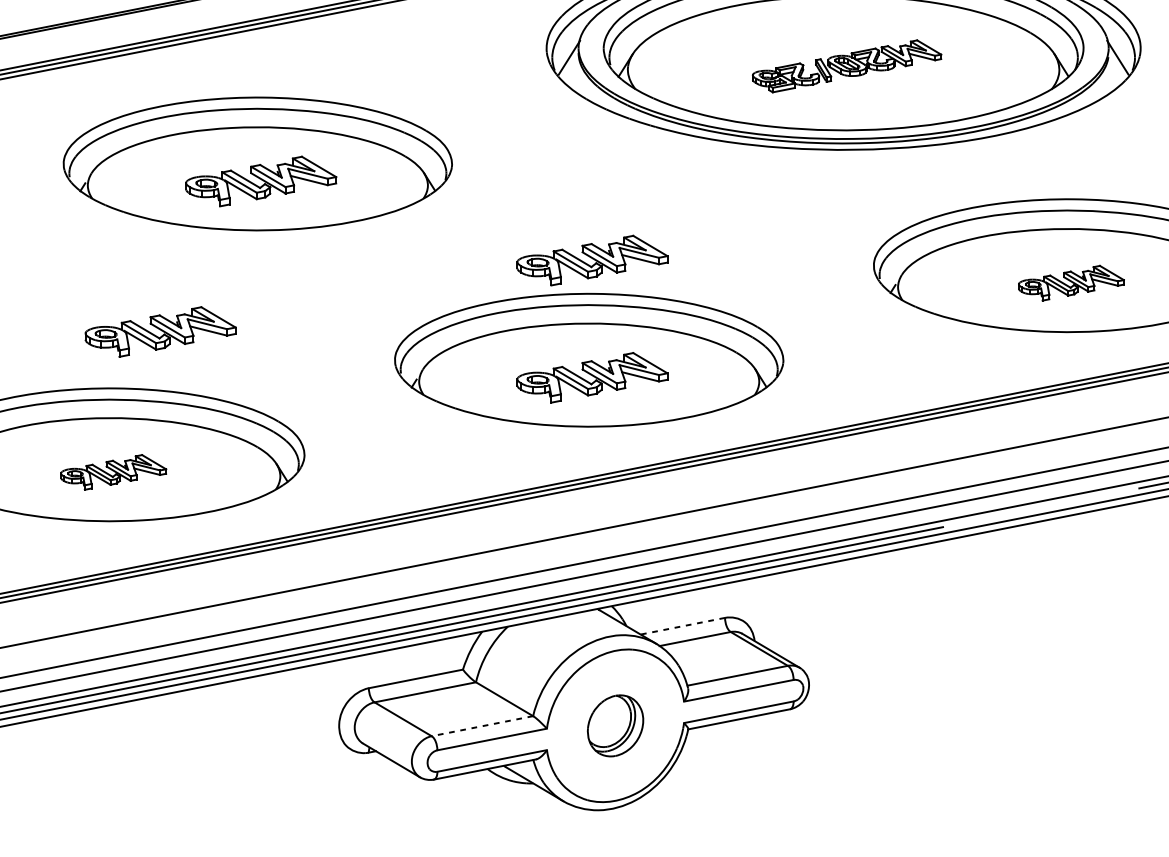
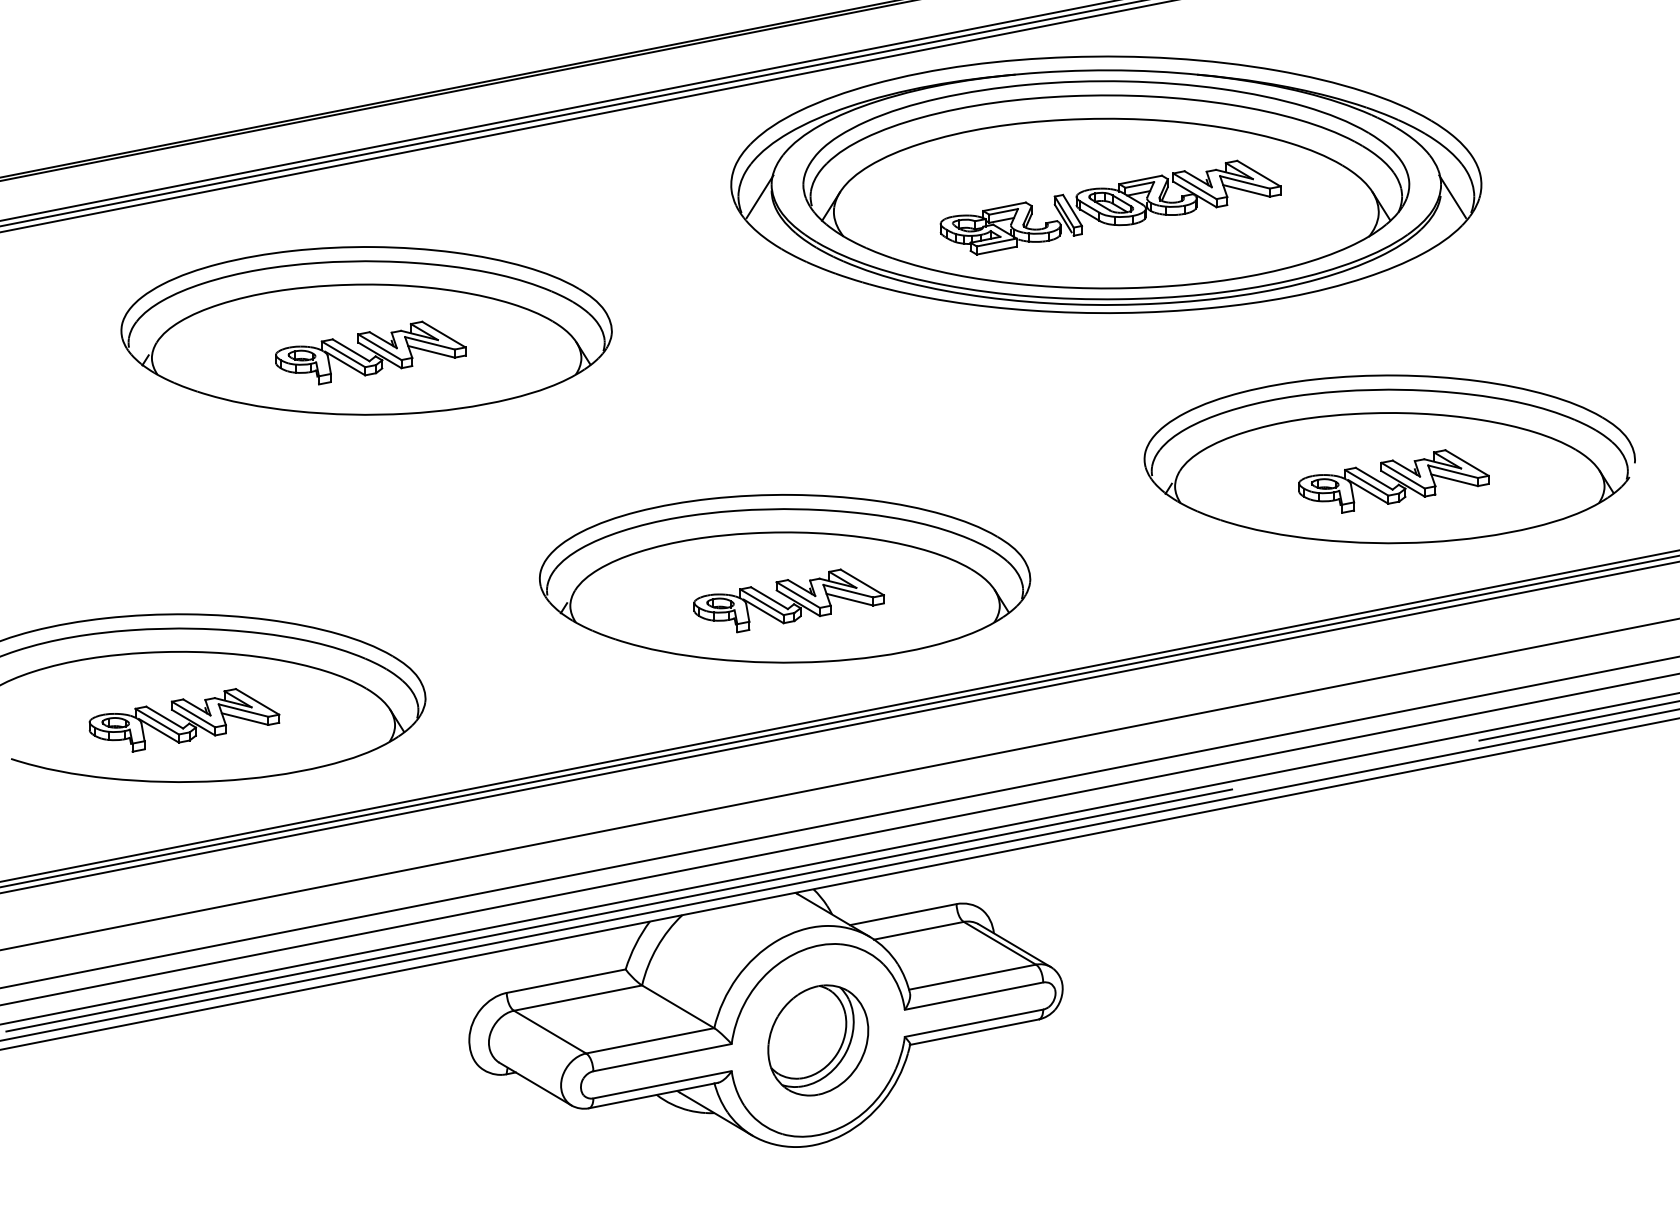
part: (846, 66) -> (1110, 207), size x1.43
part: (591, 260) -> (788, 452), removed
part: (1071, 283) -> (1393, 481), size x1.43
part: (160, 331) -> (243, 542), removed
part: (113, 472) -> (184, 720), size x1.43
line: (682, 626) -> (902, 914), dashed -> solid
line: (481, 725) -> (649, 1040), dashed -> solid
part: (615, 725) -> (818, 1040), size x1.43

